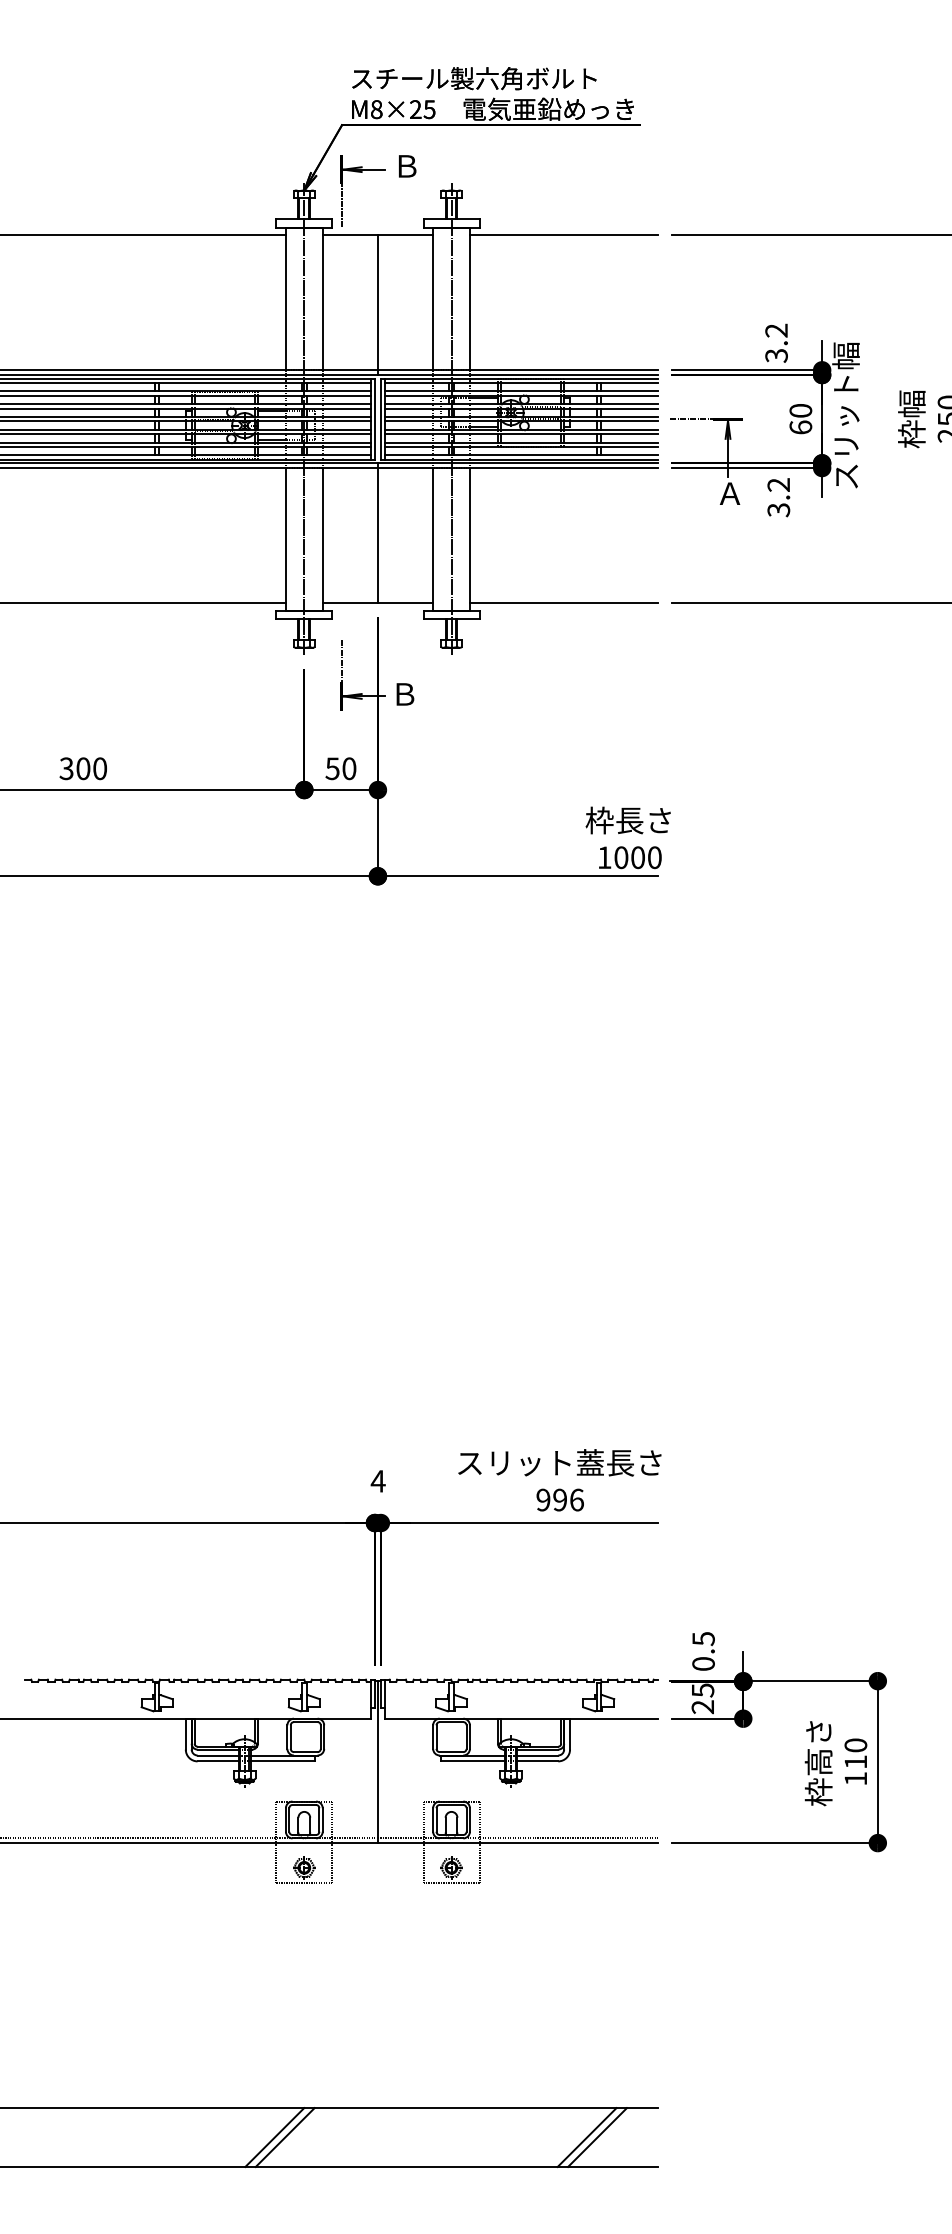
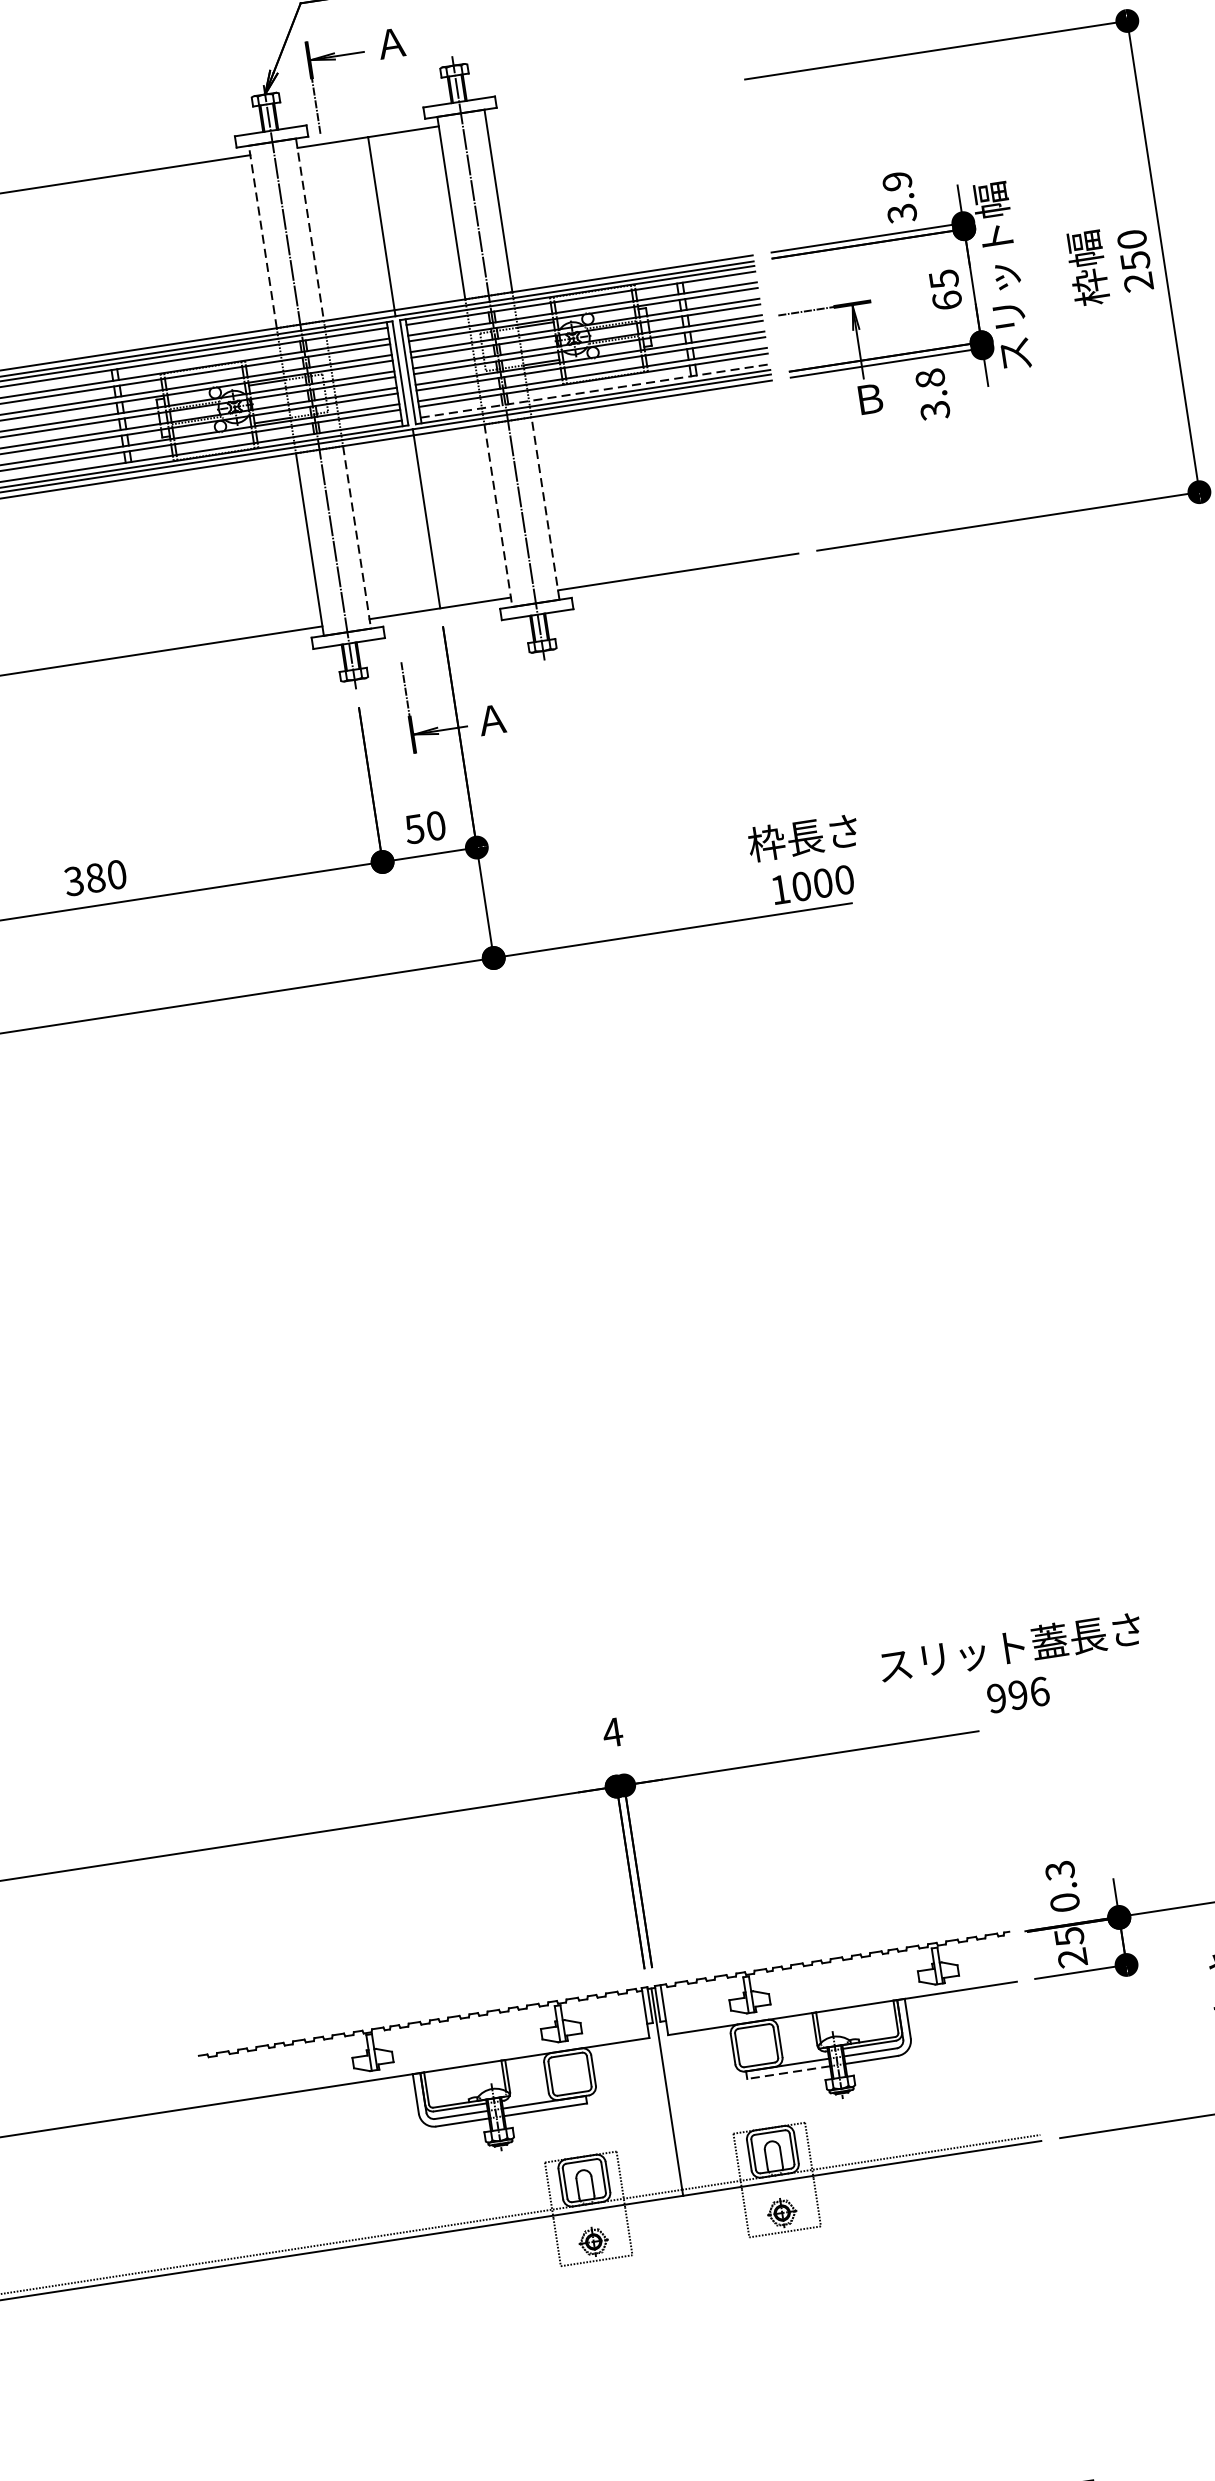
text: (406, 166) -> (391, 43), Ｂ -> Ａ
line: (563, 235) -> (605, 101), removed
line: (285, 298) -> (262, 236), solid -> dashed
line: (322, 299) -> (309, 230), solid -> dashed
text: (776, 330) -> (897, 181), 3.2 -> 3.9
text: (800, 411) -> (943, 280), 60 -> 65
line: (521, 455) -> (595, 391), solid -> dashed
text: (778, 484) -> (929, 377), 3.2 -> 3.8
text: (729, 493) -> (868, 399), Ａ -> Ｂ
line: (469, 538) -> (544, 507), solid -> dashed
line: (322, 539) -> (356, 537), solid -> dashed
line: (433, 539) -> (498, 515), solid -> dashed
text: (404, 694) -> (492, 720), Ｂ -> Ａ
text: (83, 768) -> (95, 877), 300 -> 380
text: (559, 1480) -> (1013, 1670), moved
text: (703, 1638) -> (1059, 1870), 0.5 -> 0.3
line: (472, 1761) -> (788, 2072), solid -> dashed

